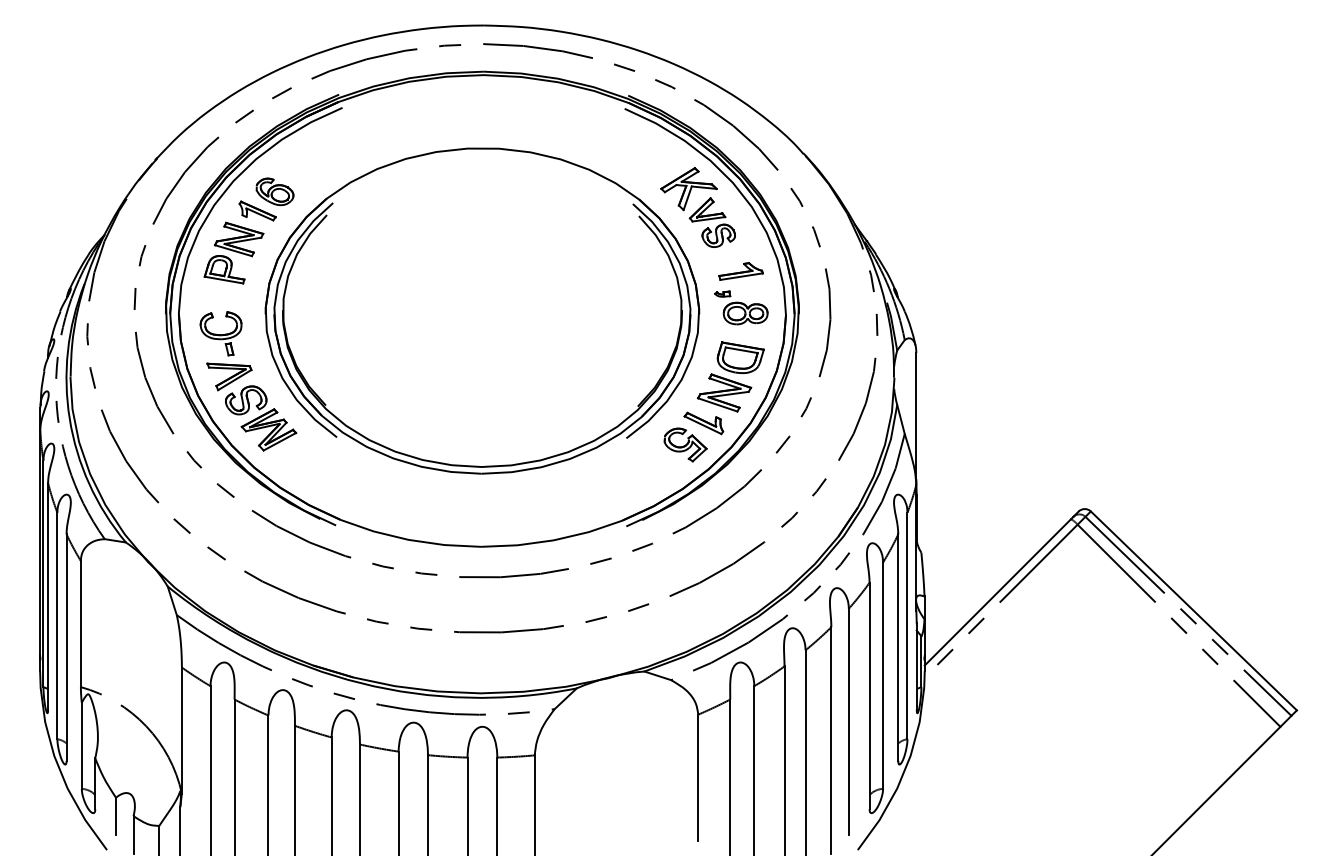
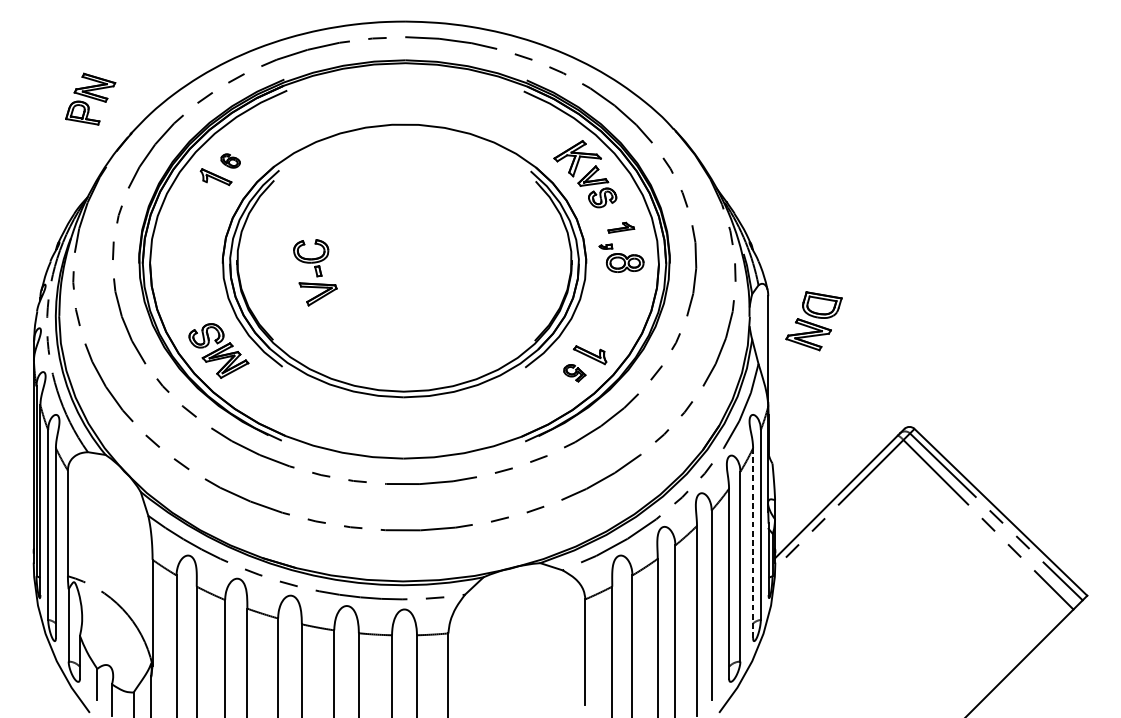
part: (274, 191) -> (230, 160), size x0.6
part: (233, 252) -> (90, 98), moved
part: (740, 271) -> (620, 227), size x0.7
part: (225, 351) -> (314, 273), moved
part: (730, 376) -> (813, 320), moved
part: (685, 444) -> (574, 372), size x0.6
line: (898, 647) -> (753, 543), solid -> dashed

